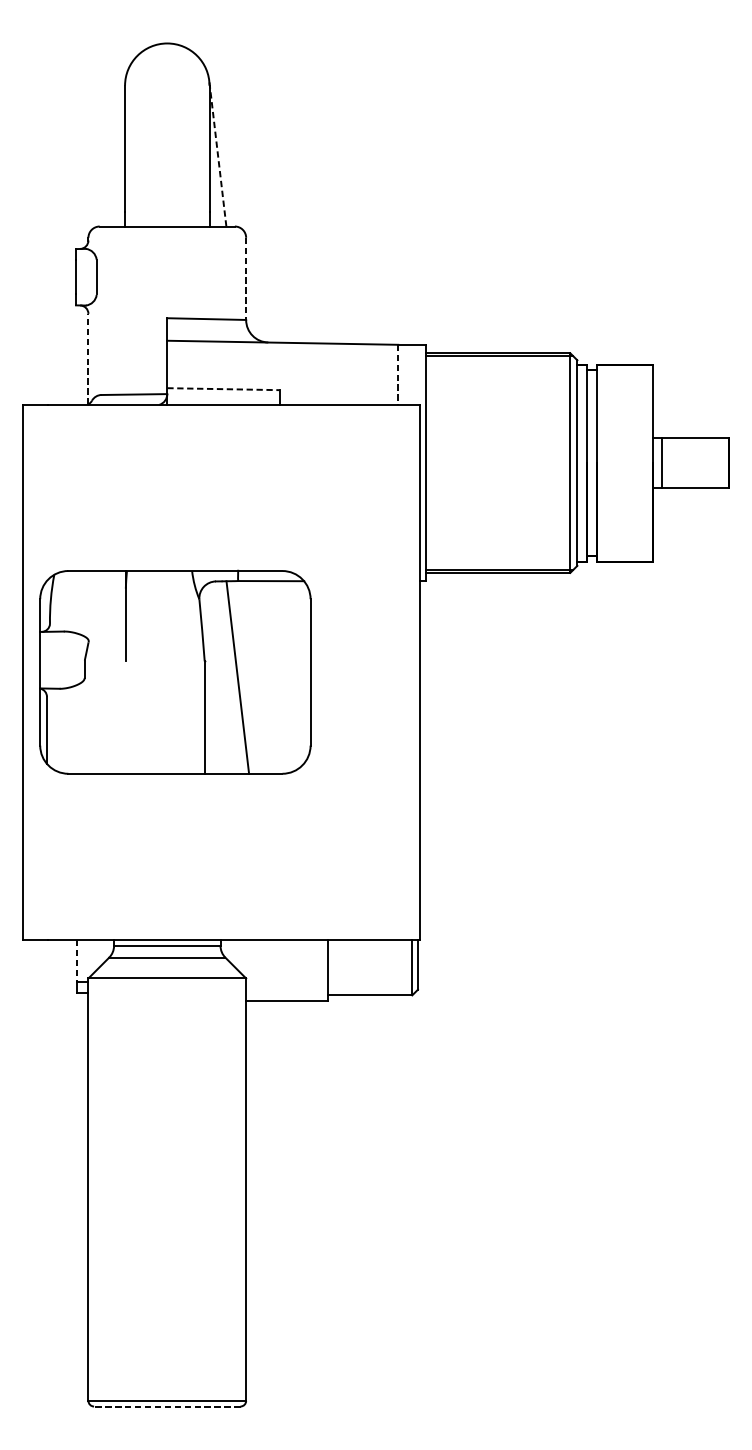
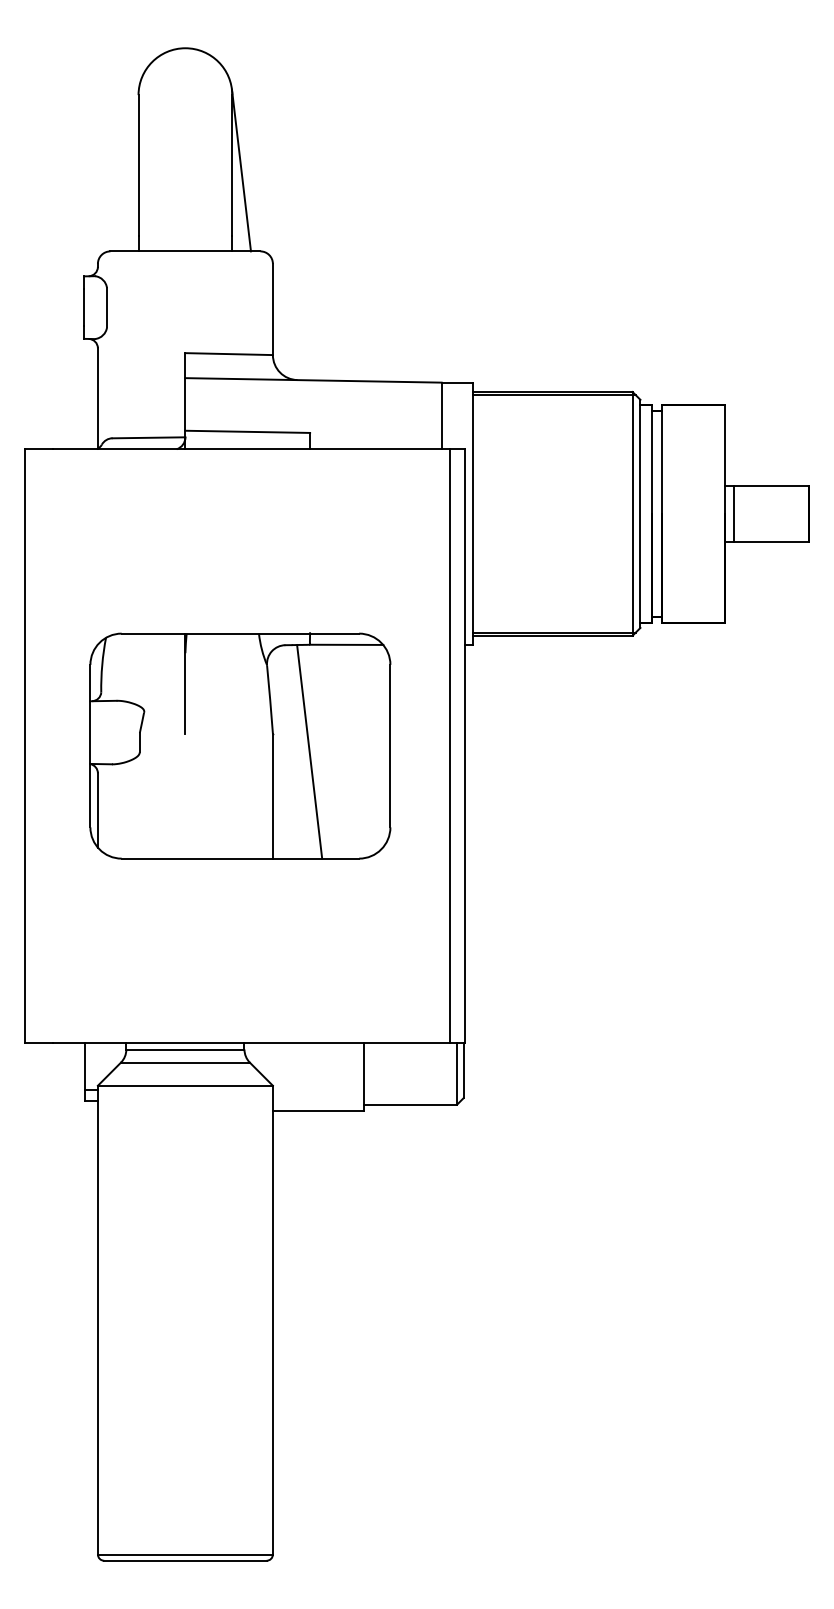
line: (217, 153) -> (241, 170), dashed -> solid
line: (245, 278) -> (272, 309), dashed -> solid
line: (88, 359) -> (97, 398), dashed -> solid
line: (398, 375) -> (441, 416), dashed -> solid
line: (224, 388) -> (248, 431), dashed -> solid
part: (175, 671) -> (240, 745), moved
line: (405, 672) -> (449, 746), added
line: (77, 961) -> (85, 1066), dashed -> solid
line: (166, 1406) -> (184, 1560), dashed -> solid

